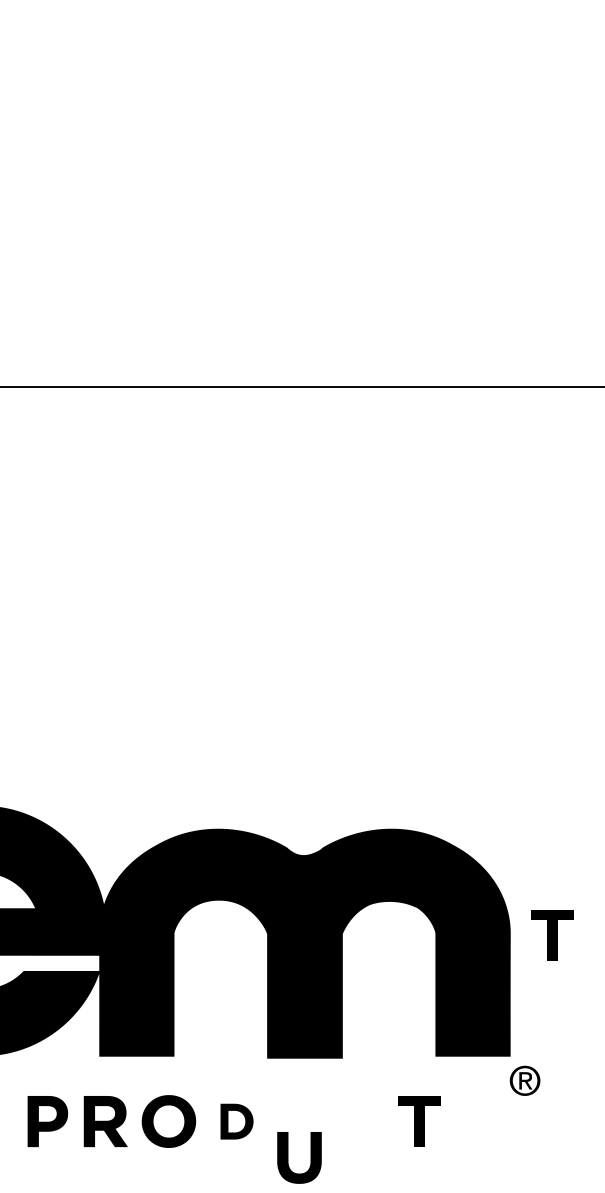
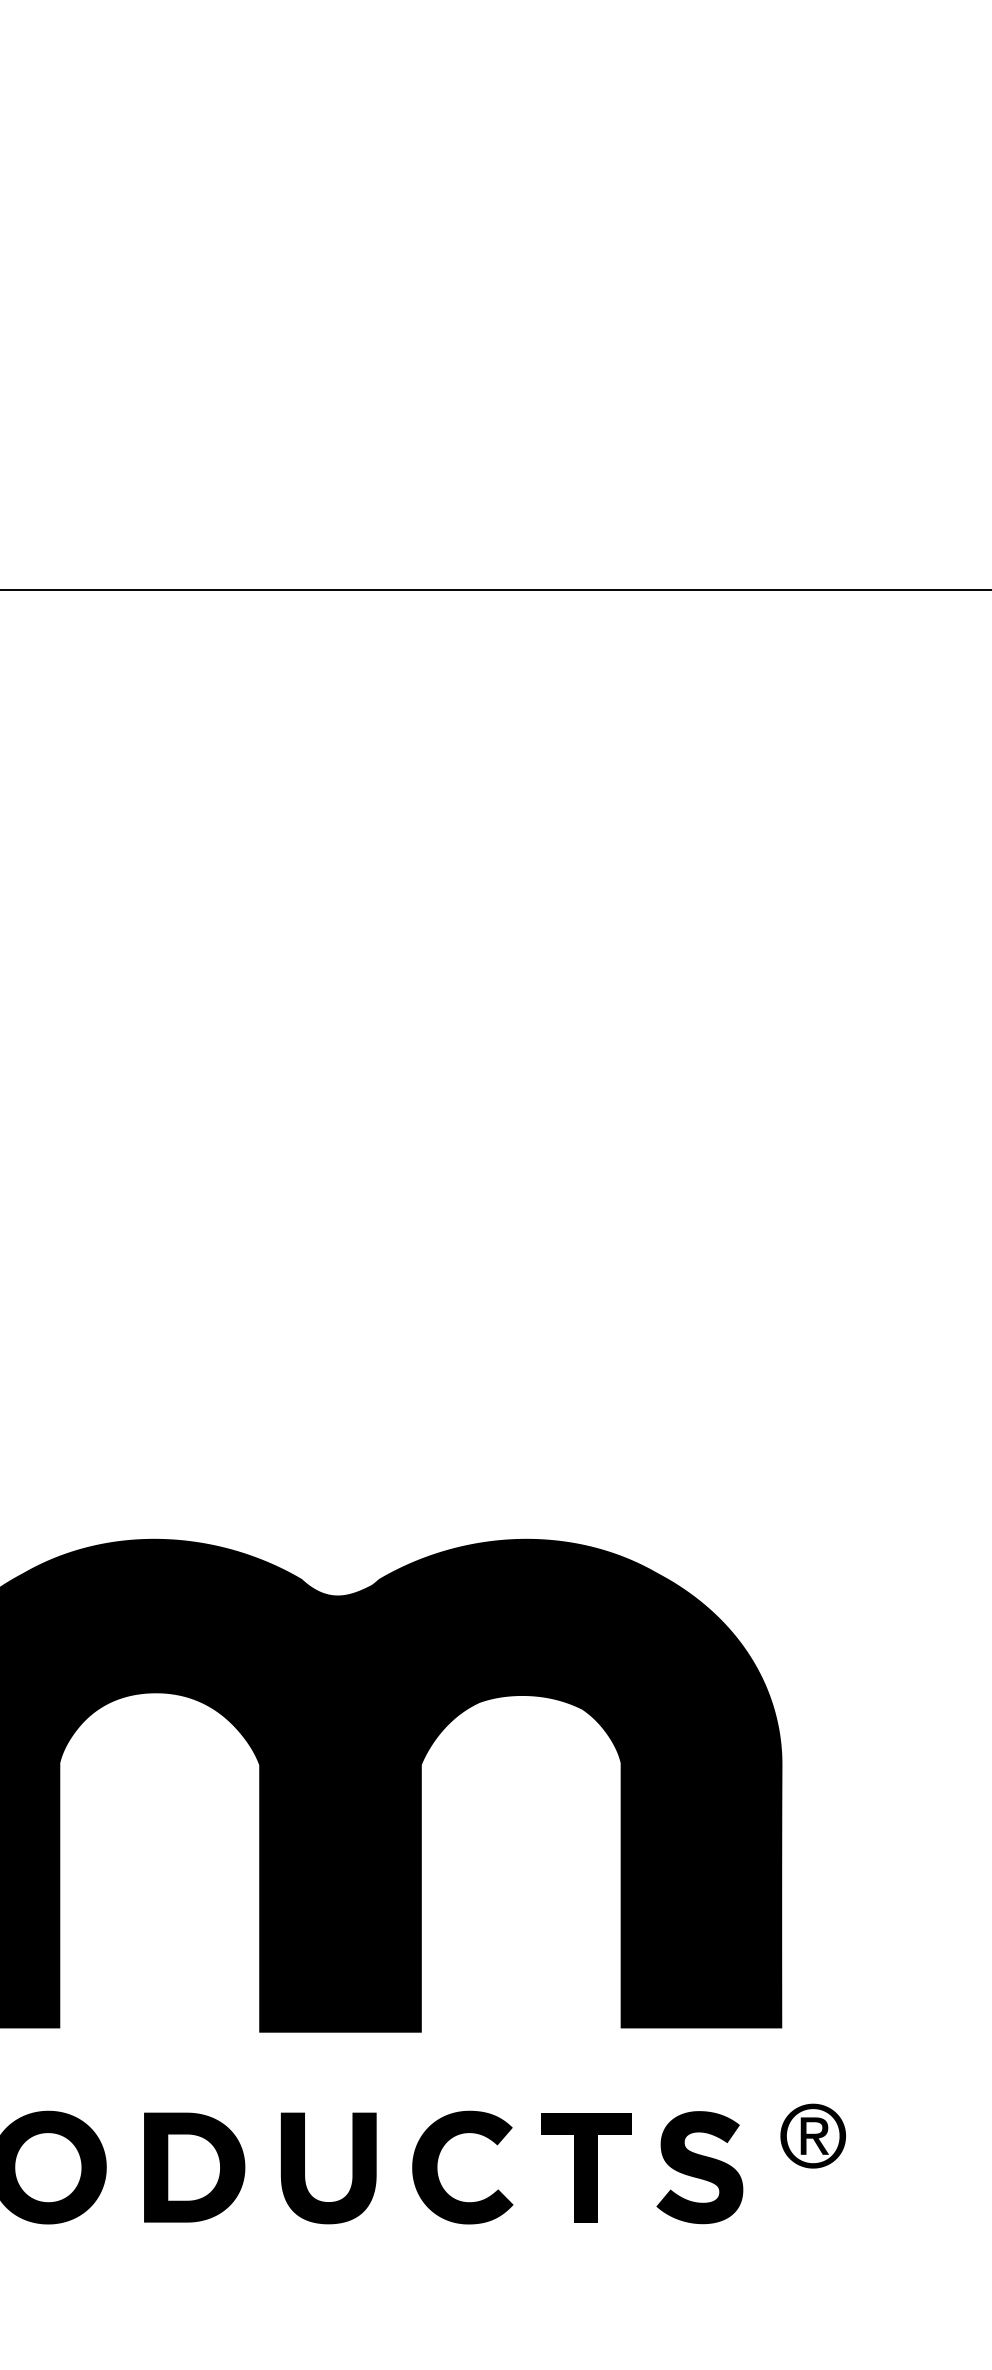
part: (552, 935) -> (872, 1768), removed
part: (524, 1080) -> (811, 2135), moved
part: (236, 1121) -> (193, 2167), size x1.43
part: (350, 1121) -> (438, 2167), added
fill: (472, 1121) -> (700, 2167), added
part: (288, 1157) -> (305, 2167), moved

